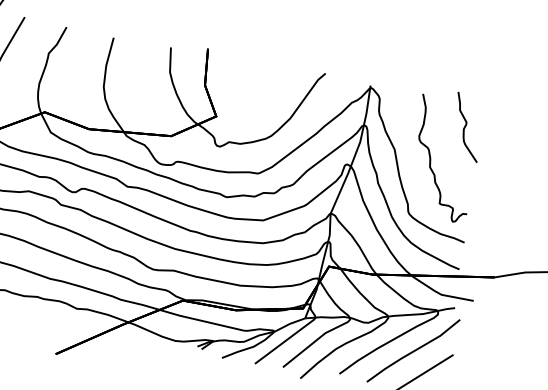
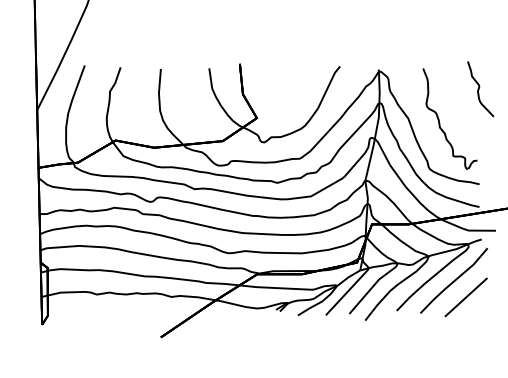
part: (467, 127) -> (480, 89), moved

